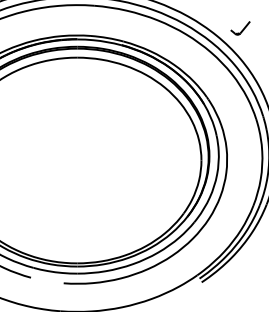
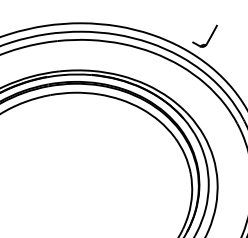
part: (240, 28) -> (205, 37), size x1.43

